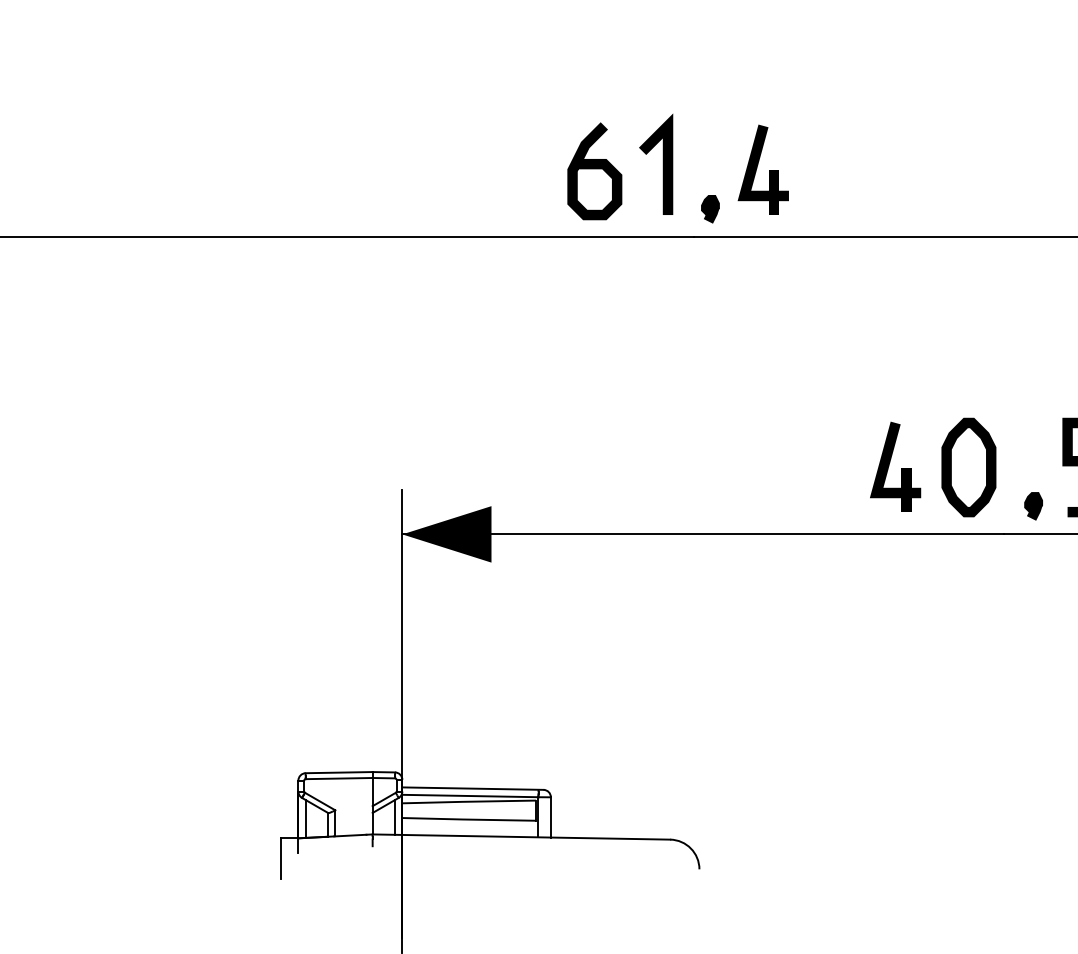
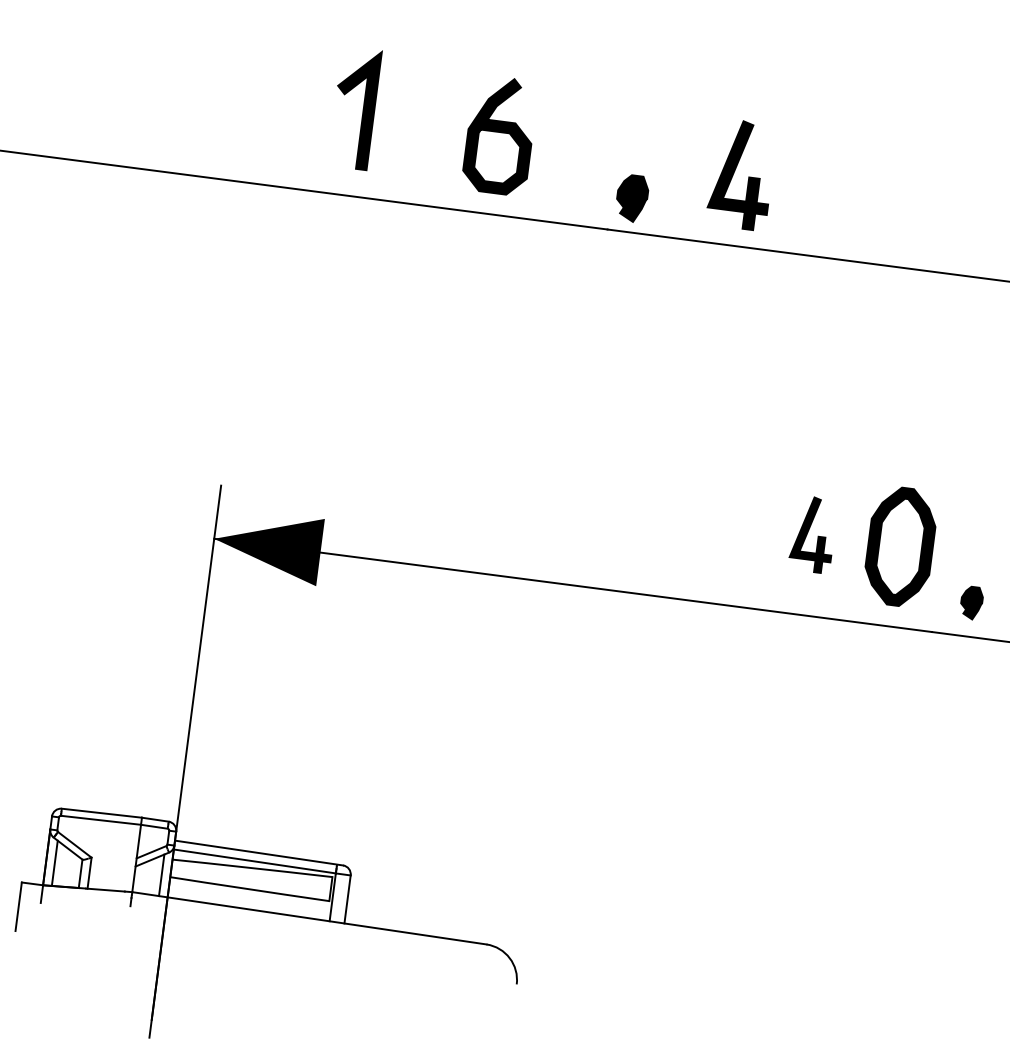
line: (662, 163) -> (362, 108), moved
part: (762, 169) -> (740, 174), moved
part: (710, 209) -> (632, 198), size x1.4
part: (895, 466) -> (813, 534), size x0.7

